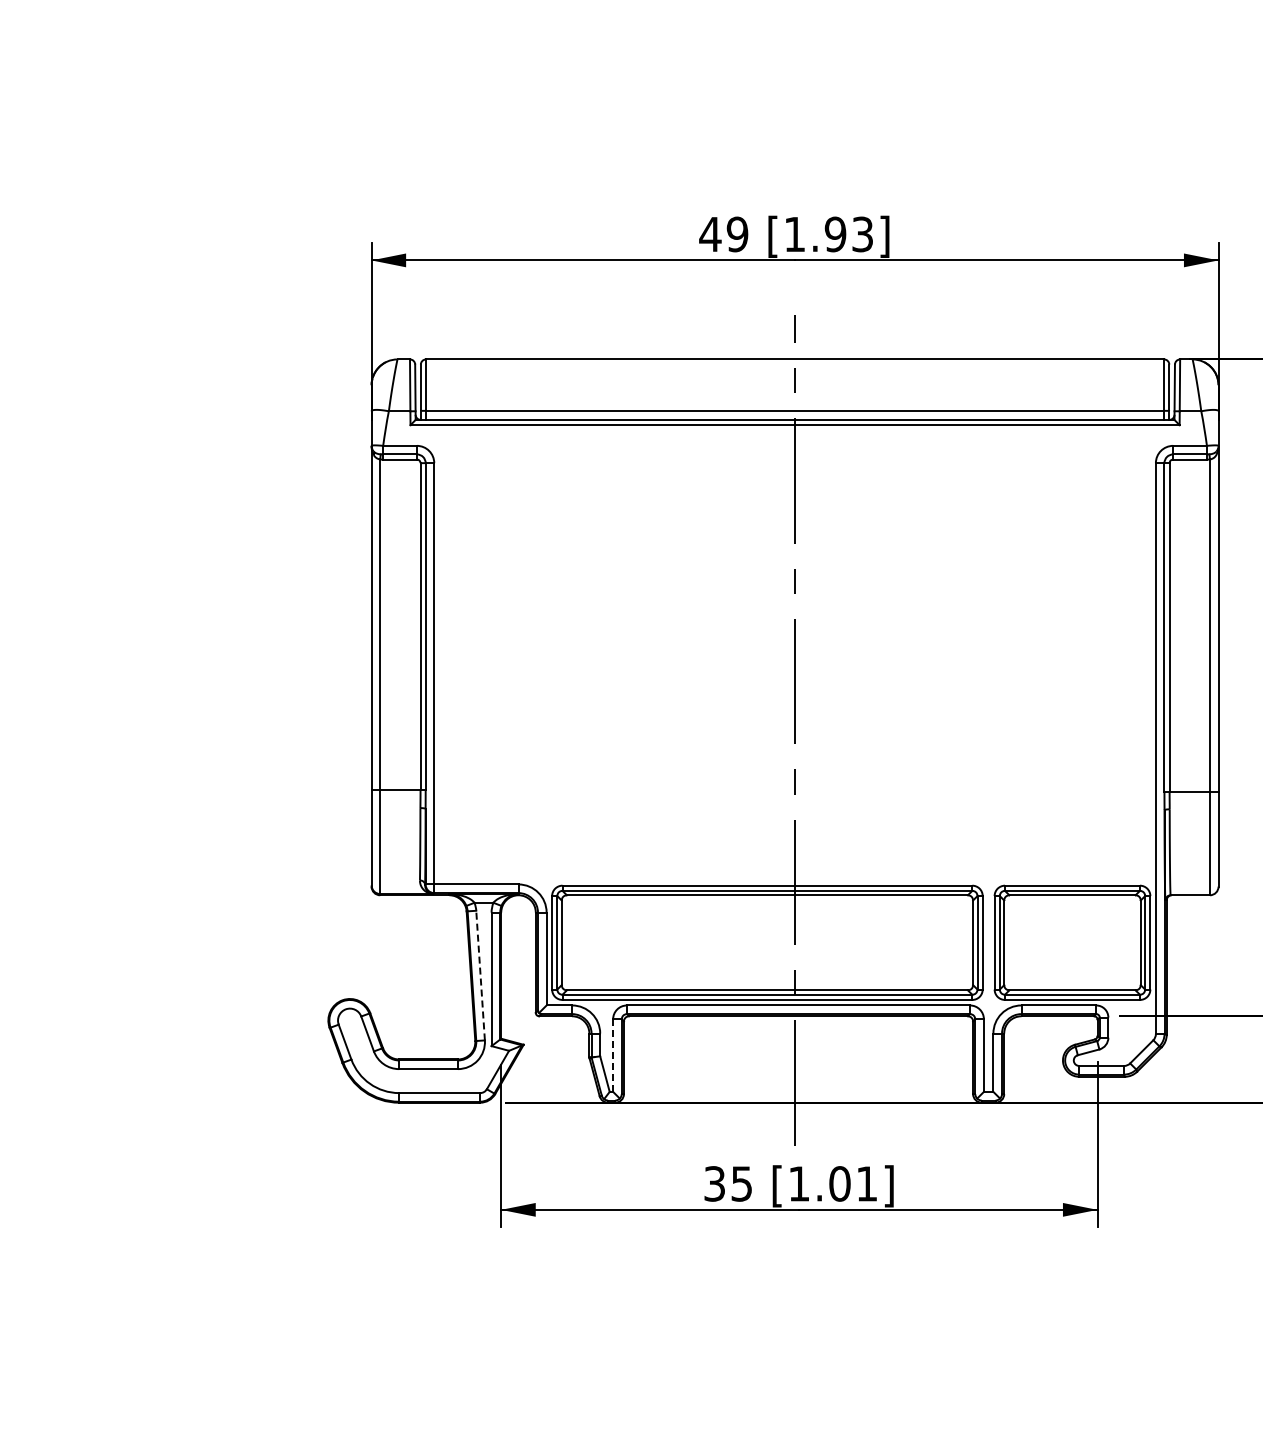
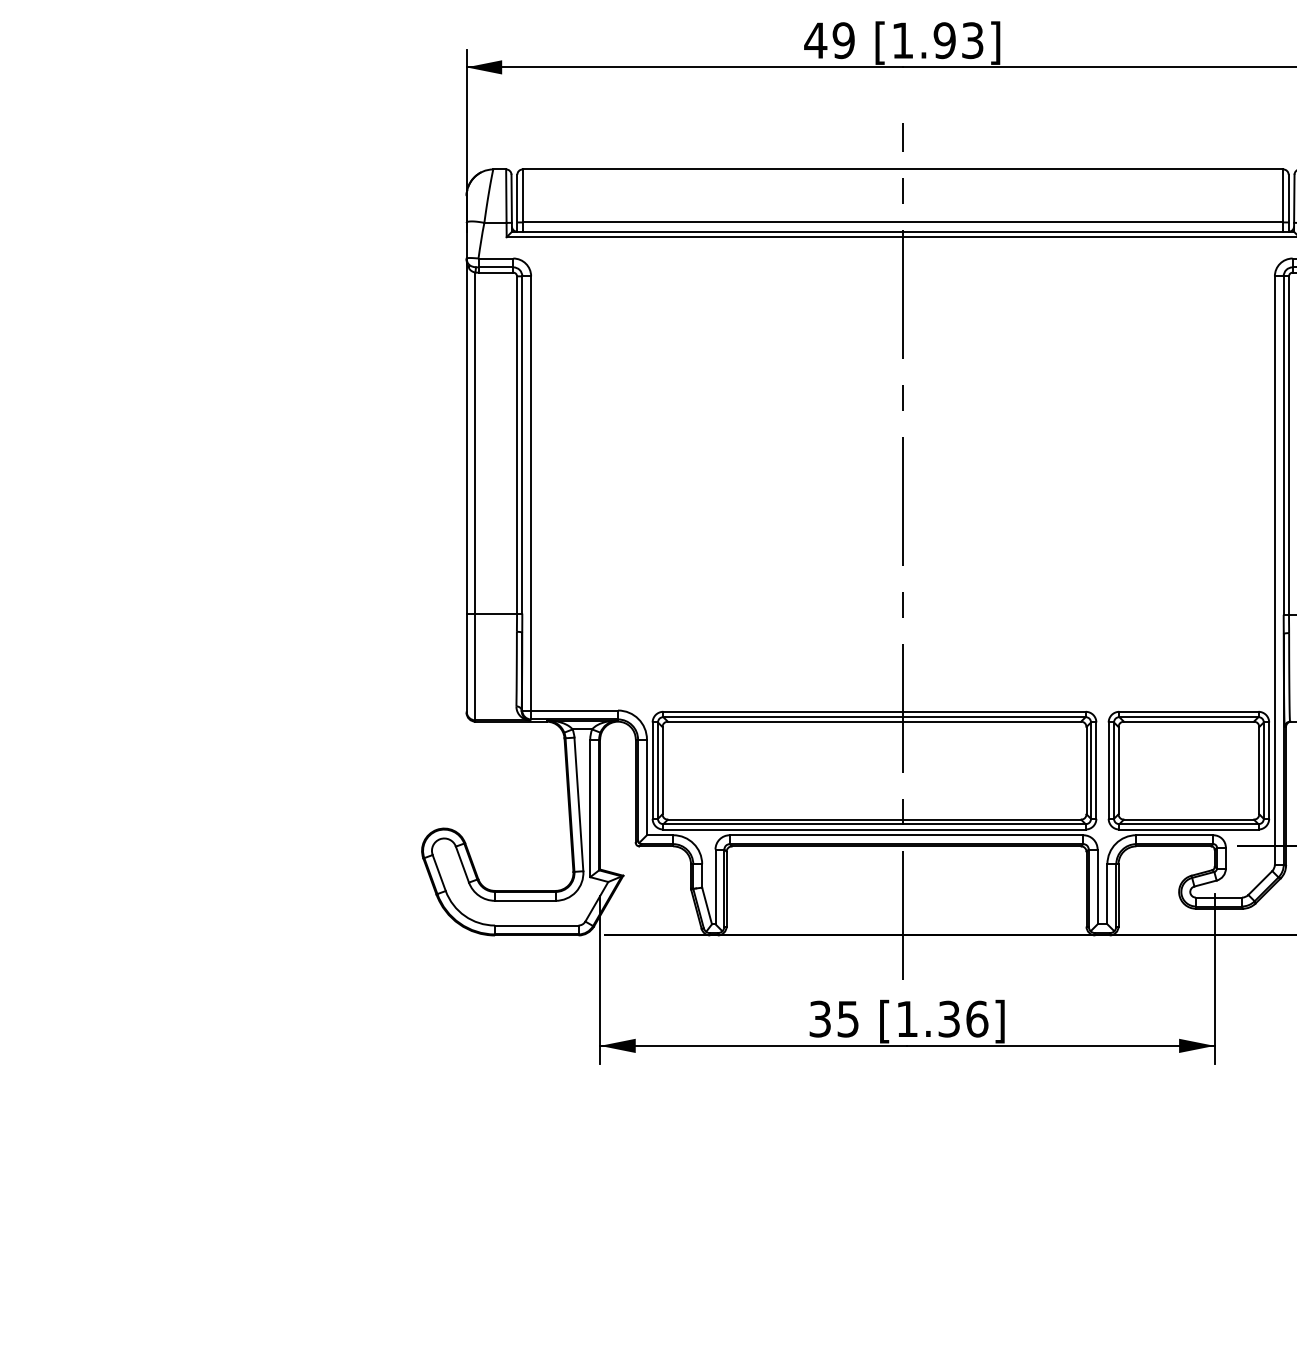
line: (480, 975) -> (578, 804), dashed -> solid
line: (613, 1055) -> (715, 886), dashed -> solid
text: (853, 1183) -> (963, 1018), [1.01] -> [1.36]

